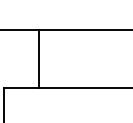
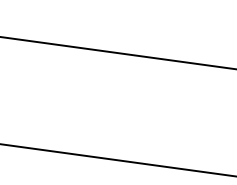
line: (38, 59) -> (58, 99), removed

